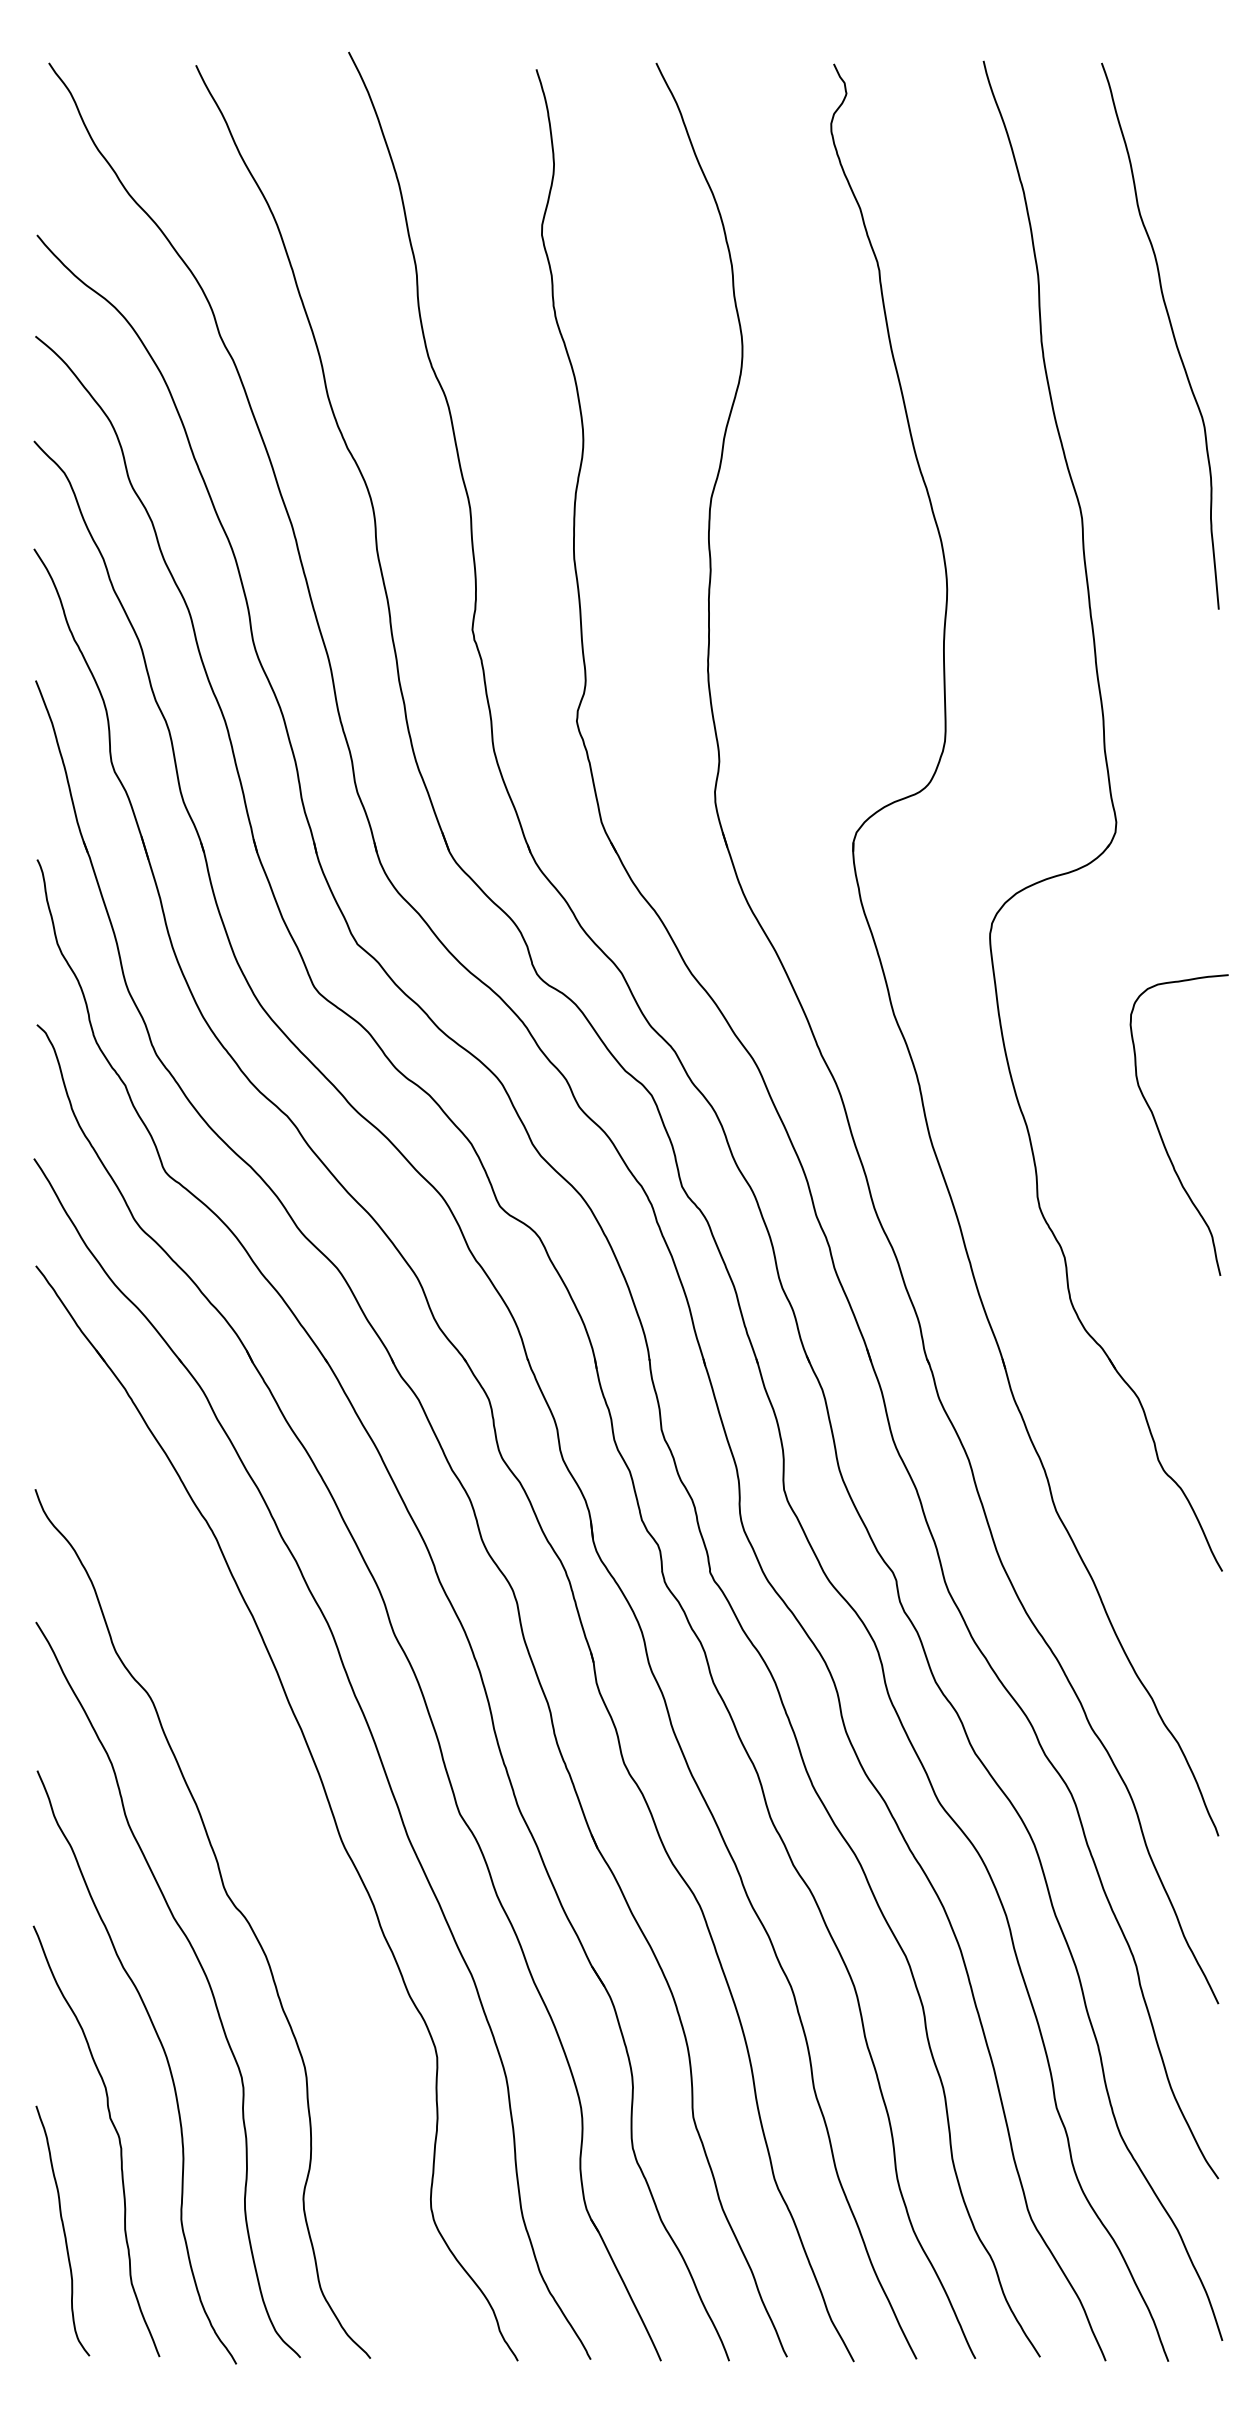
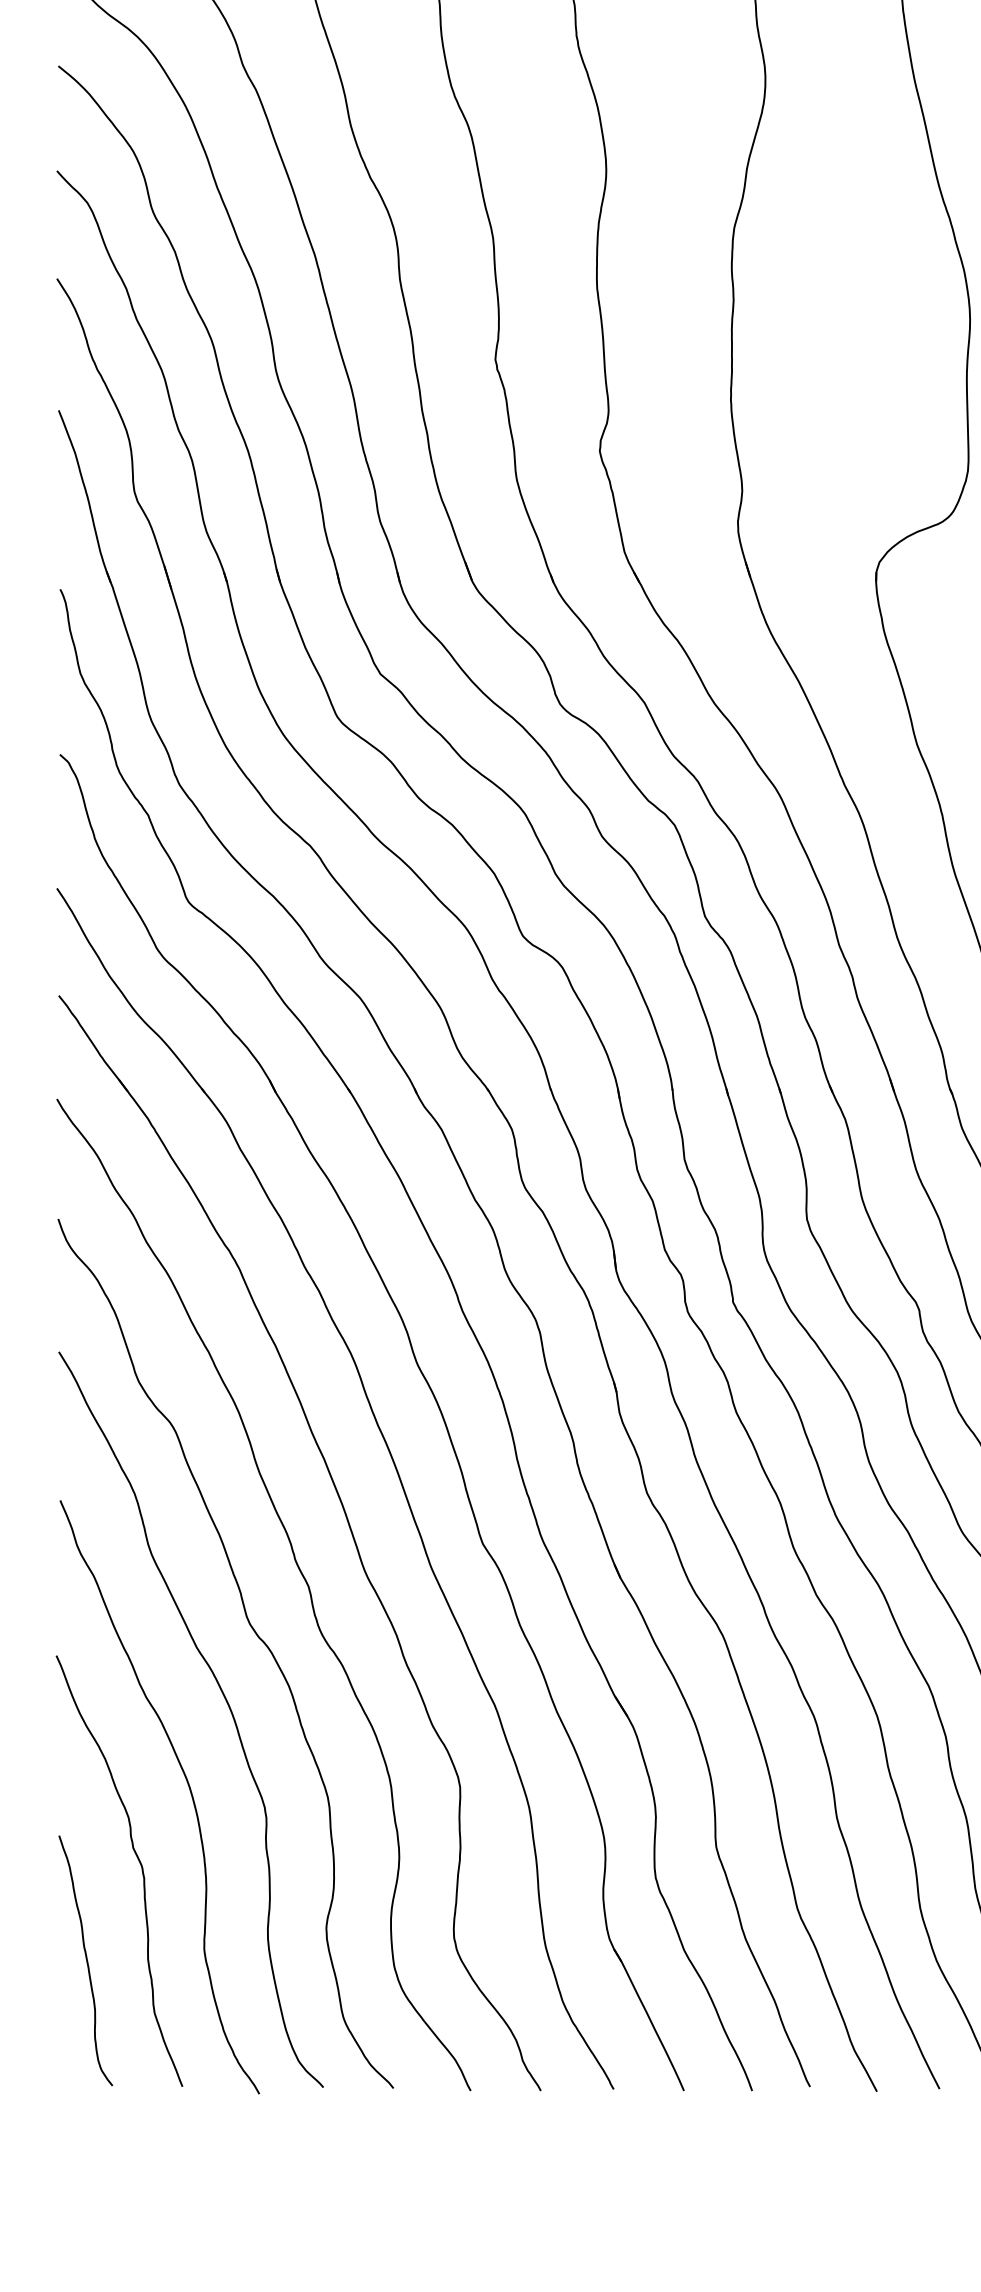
curve: (278, 1845) -> (301, 1575), added

